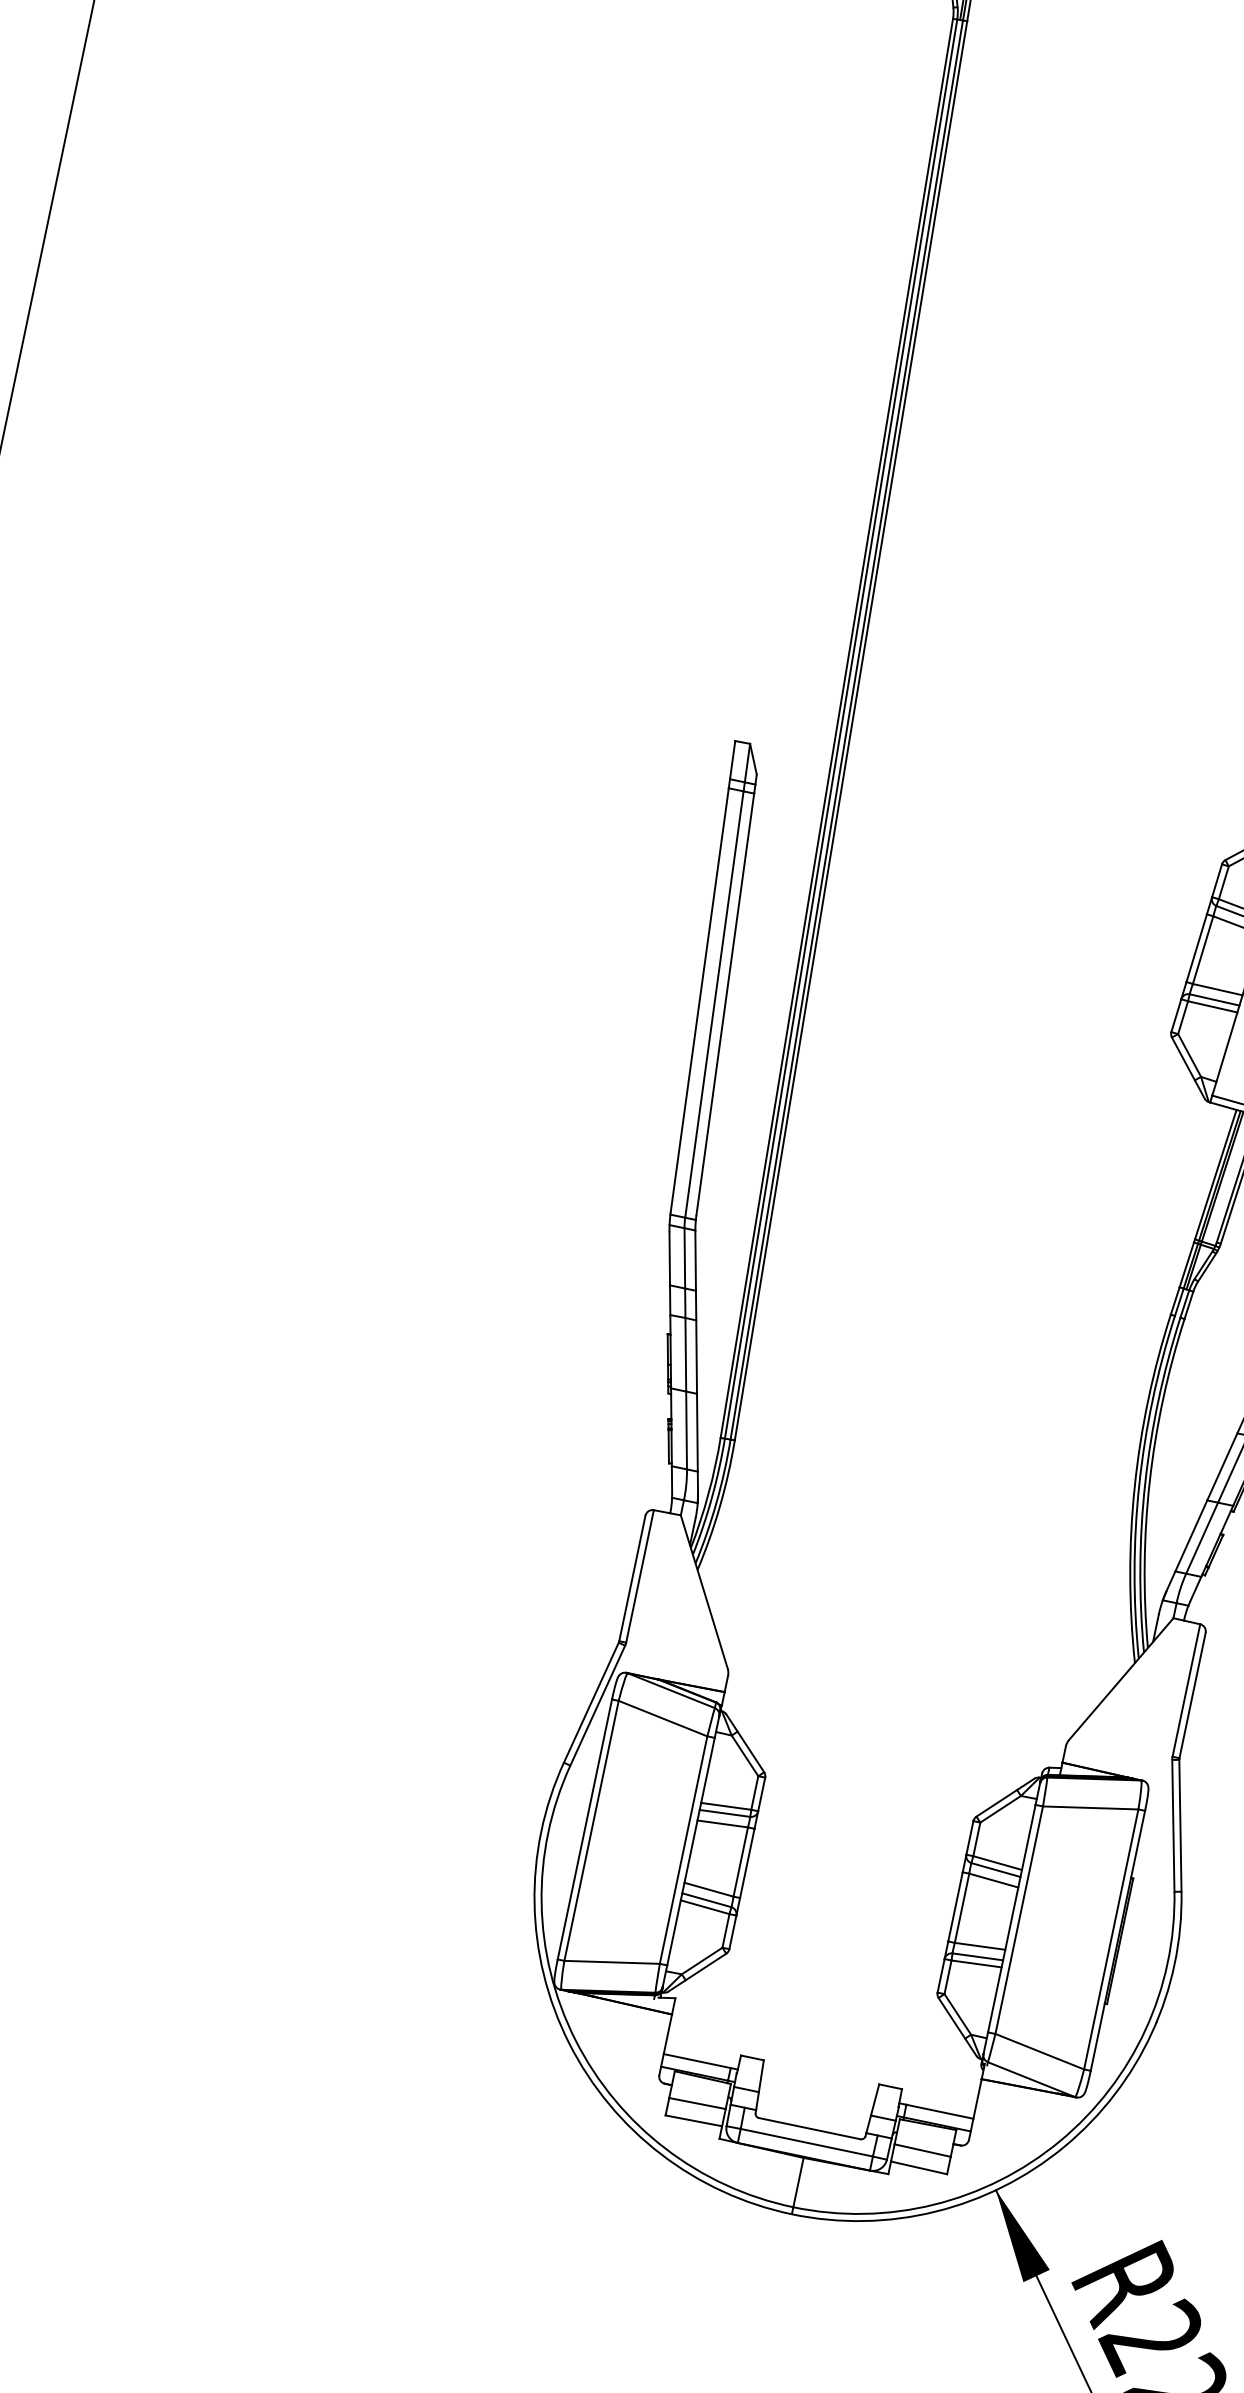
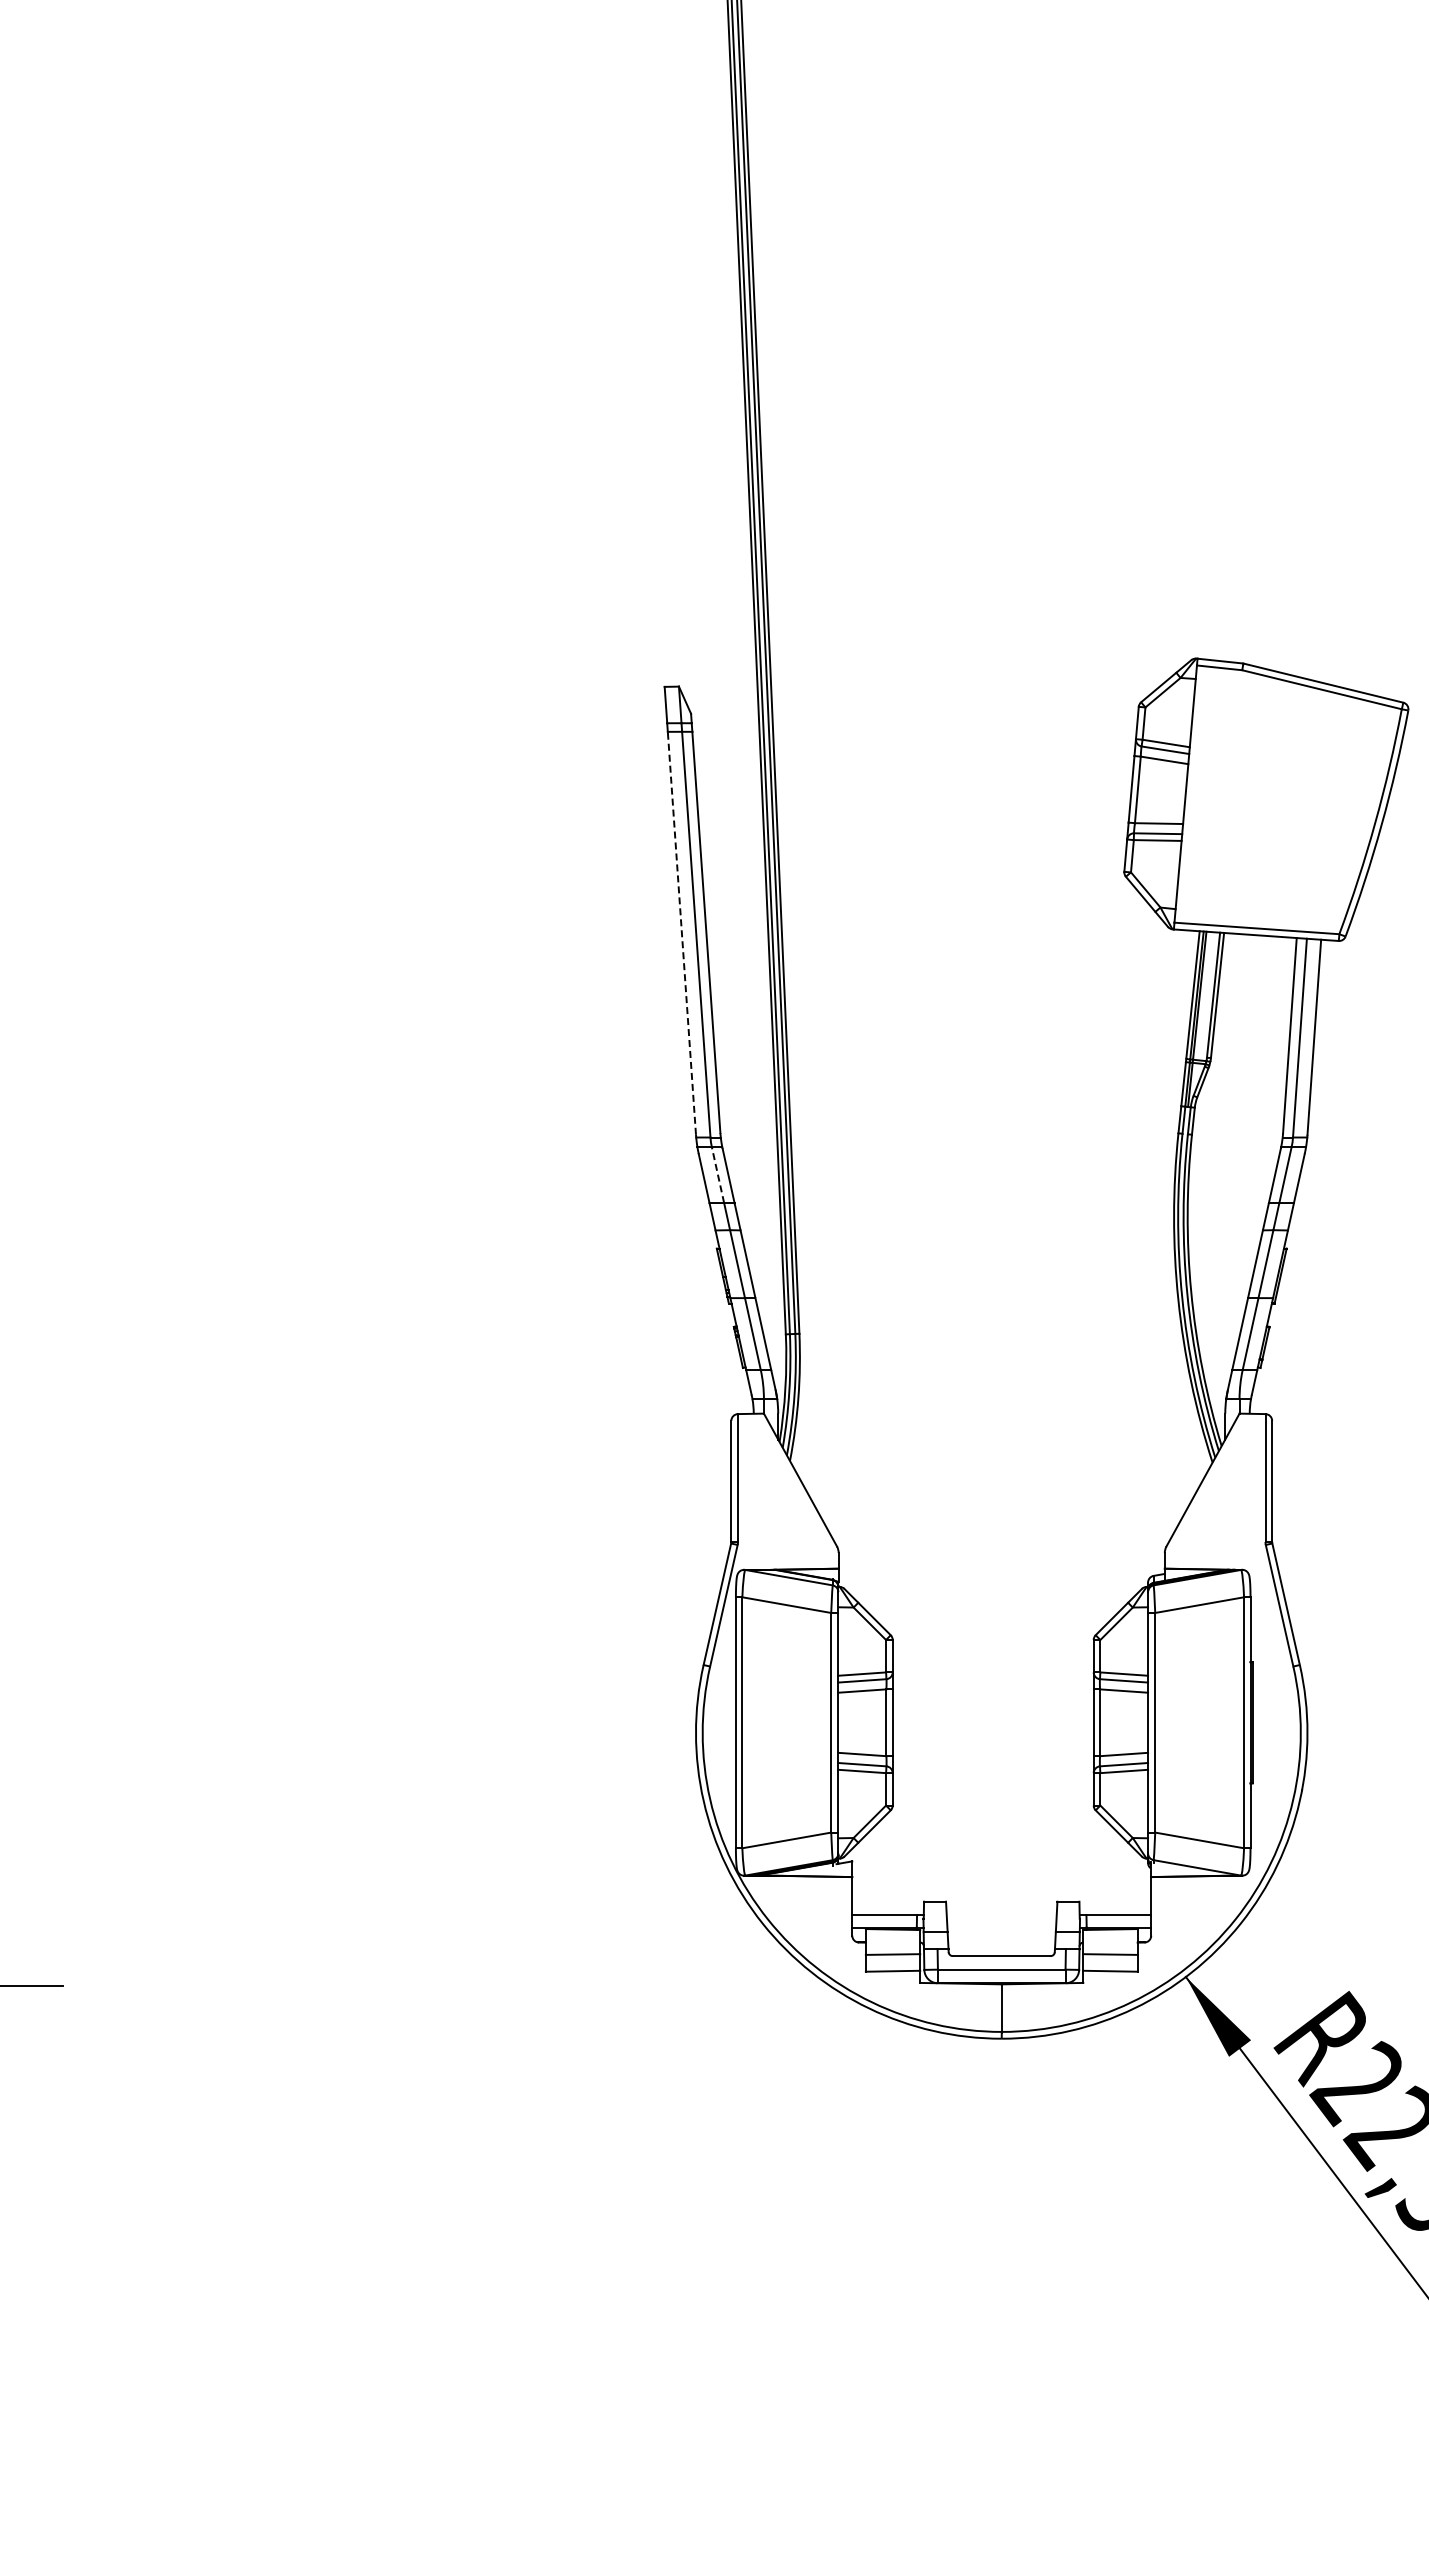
line: (699, 1000) -> (681, 933), solid -> dashed
line: (684, 1257) -> (717, 1174), solid -> dashed

